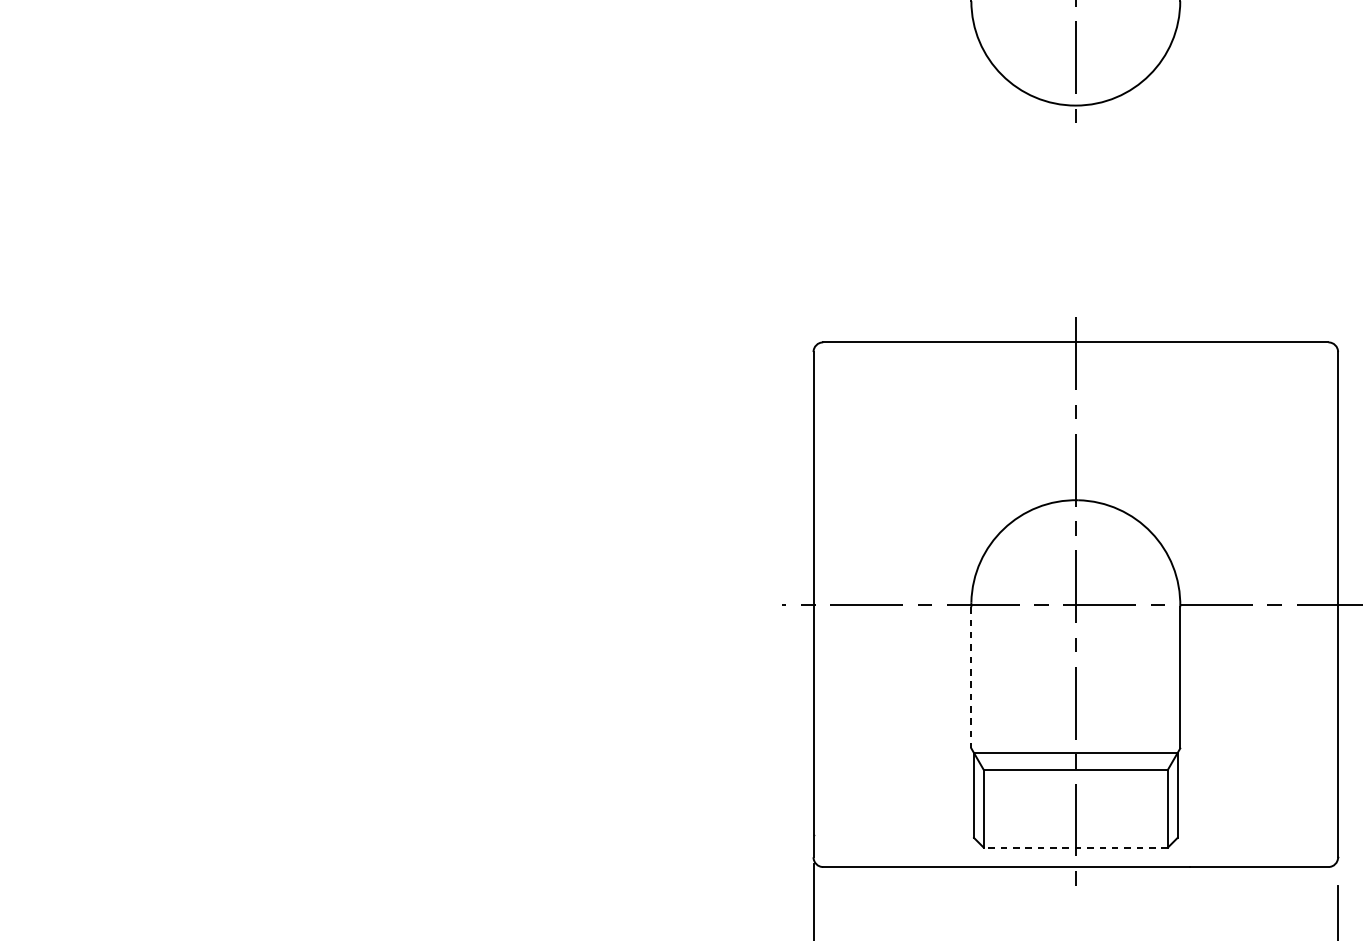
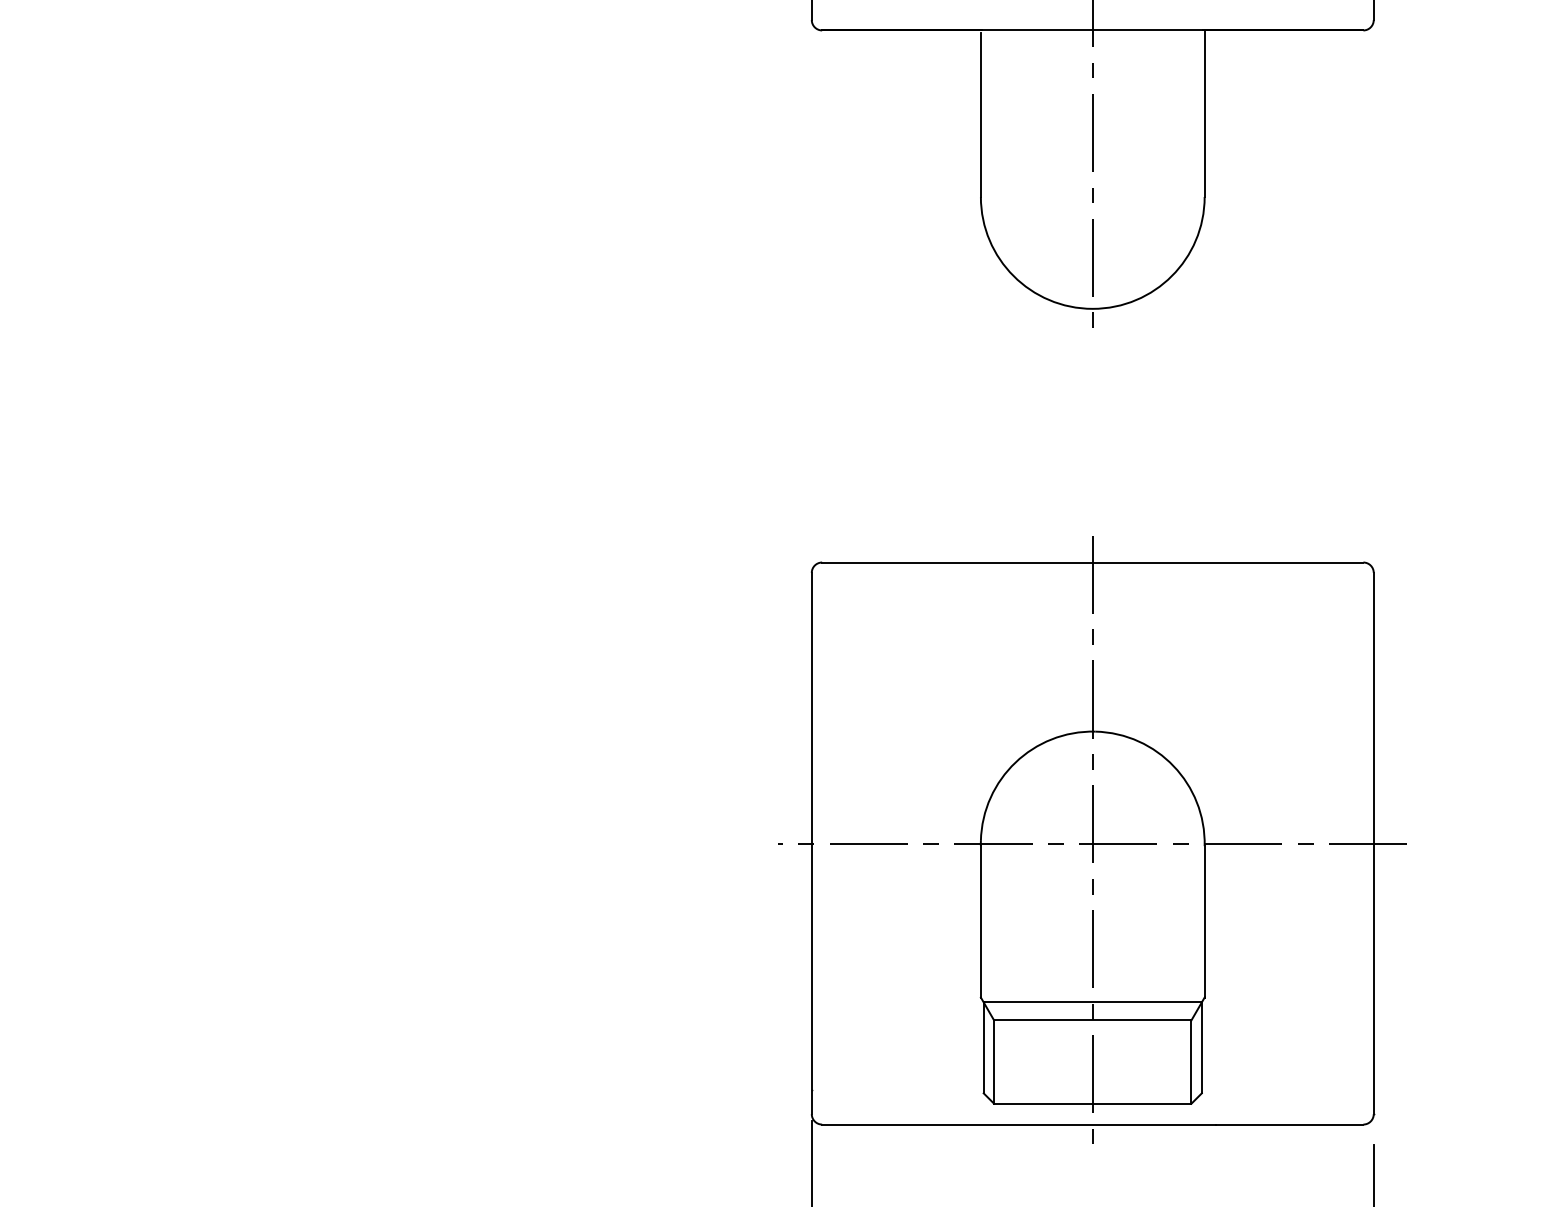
line: (971, 677) -> (980, 921), dashed -> solid
line: (1075, 847) -> (1092, 1103), dashed -> solid

